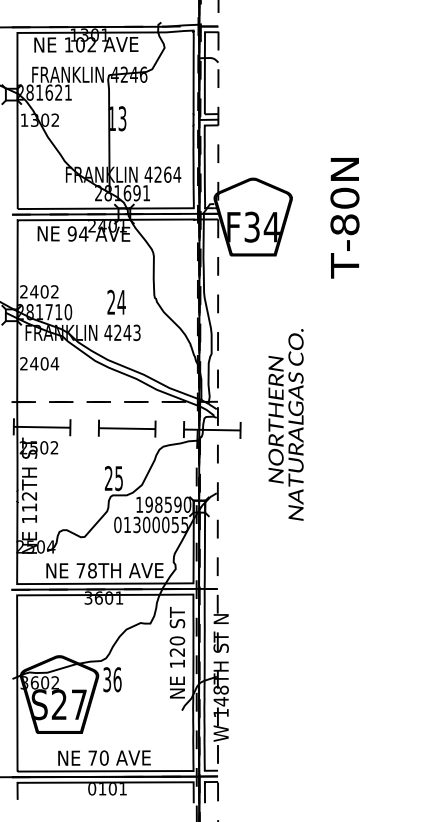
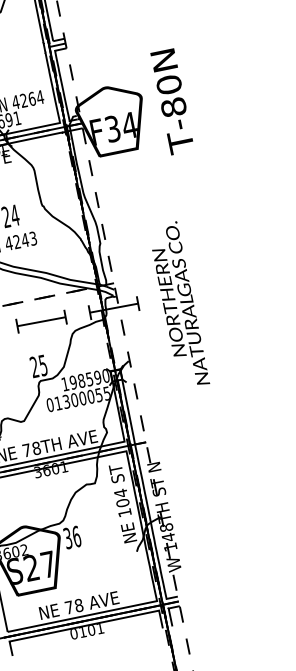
text: (344, 218) -> (172, 102), moved
text: (285, 424) -> (178, 305), moved
text: (177, 646) -> (121, 498), 120 -> 104
text: (103, 757) -> (78, 605), 70 -> 78

